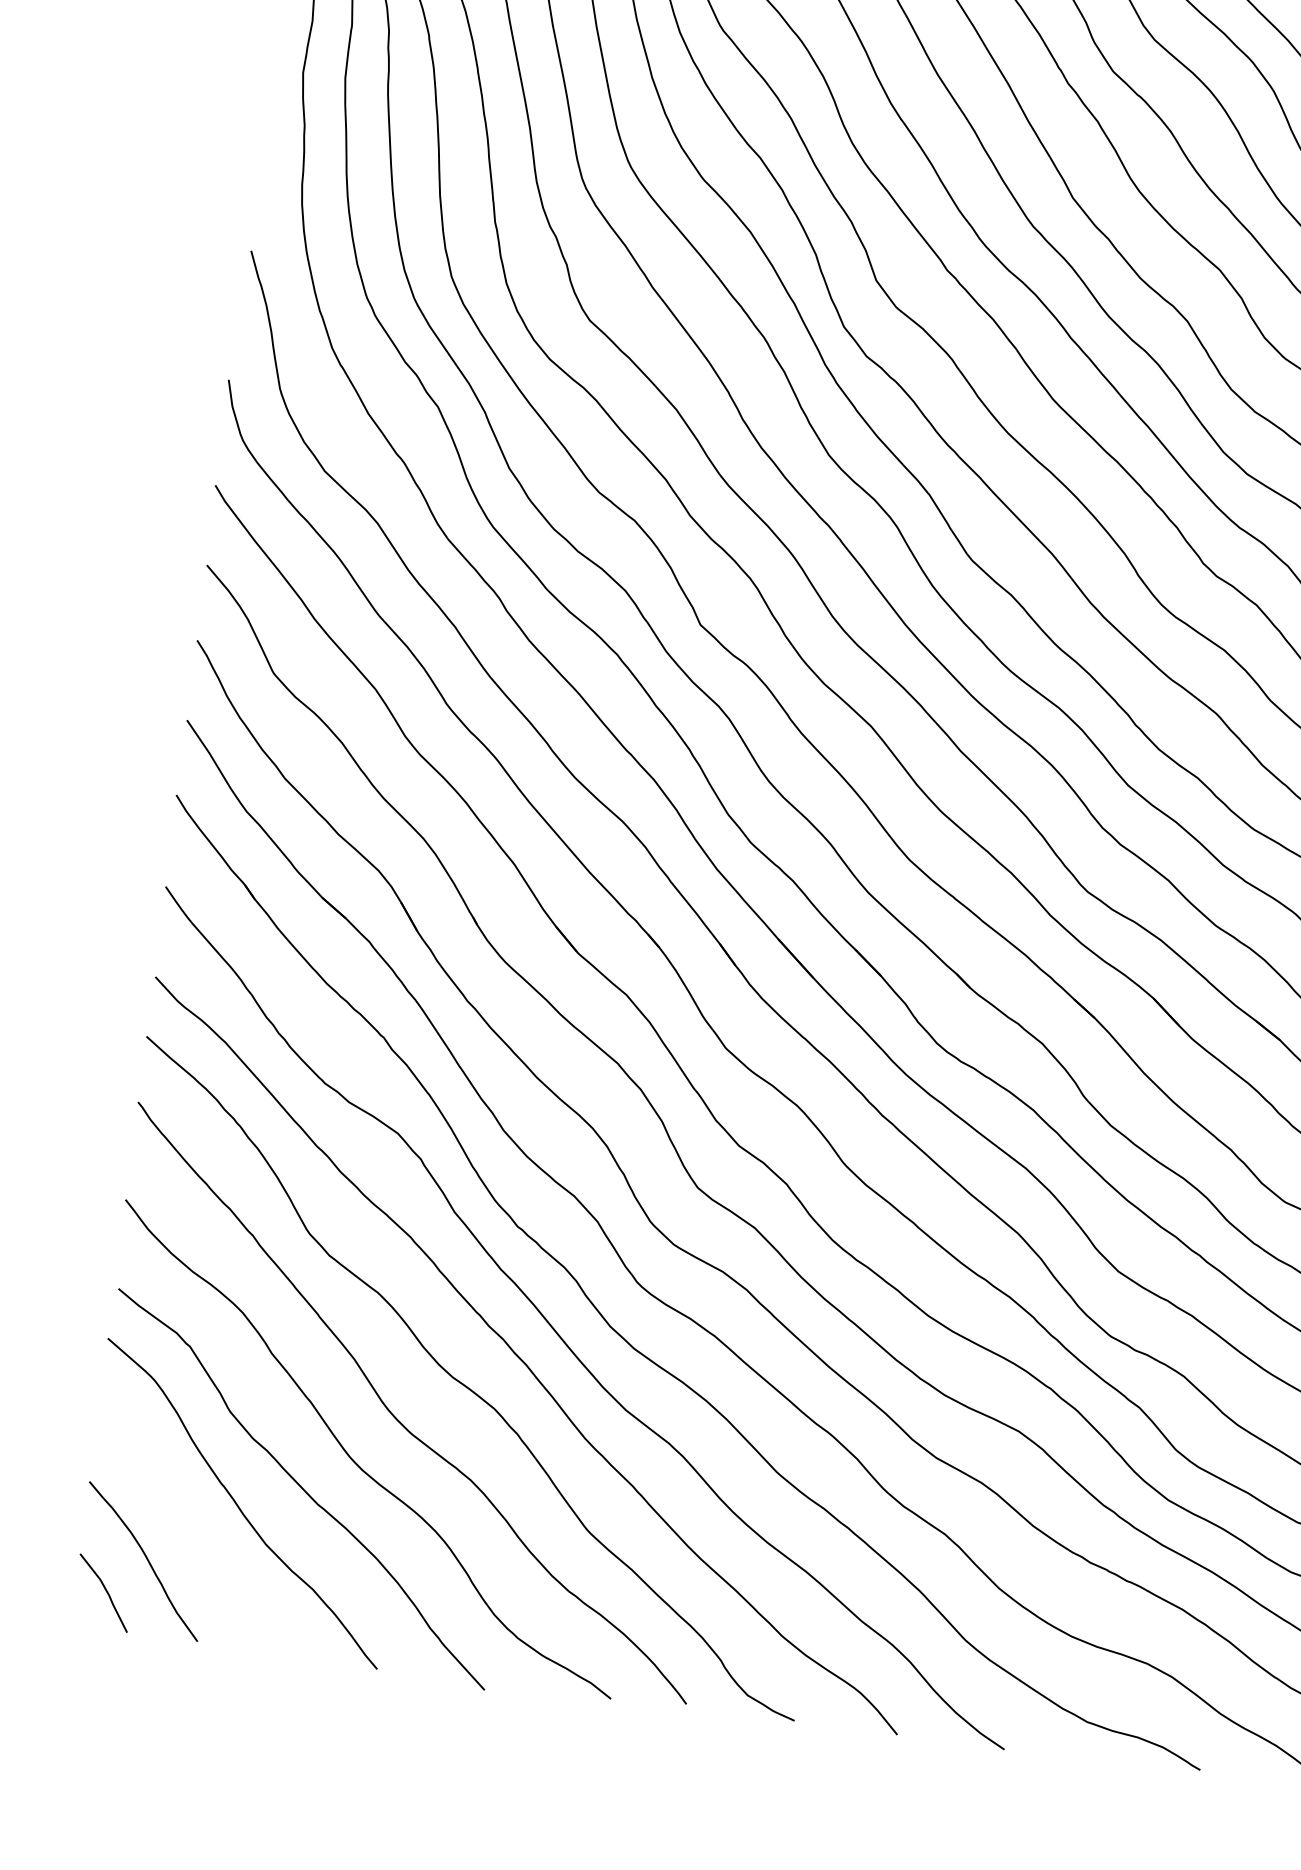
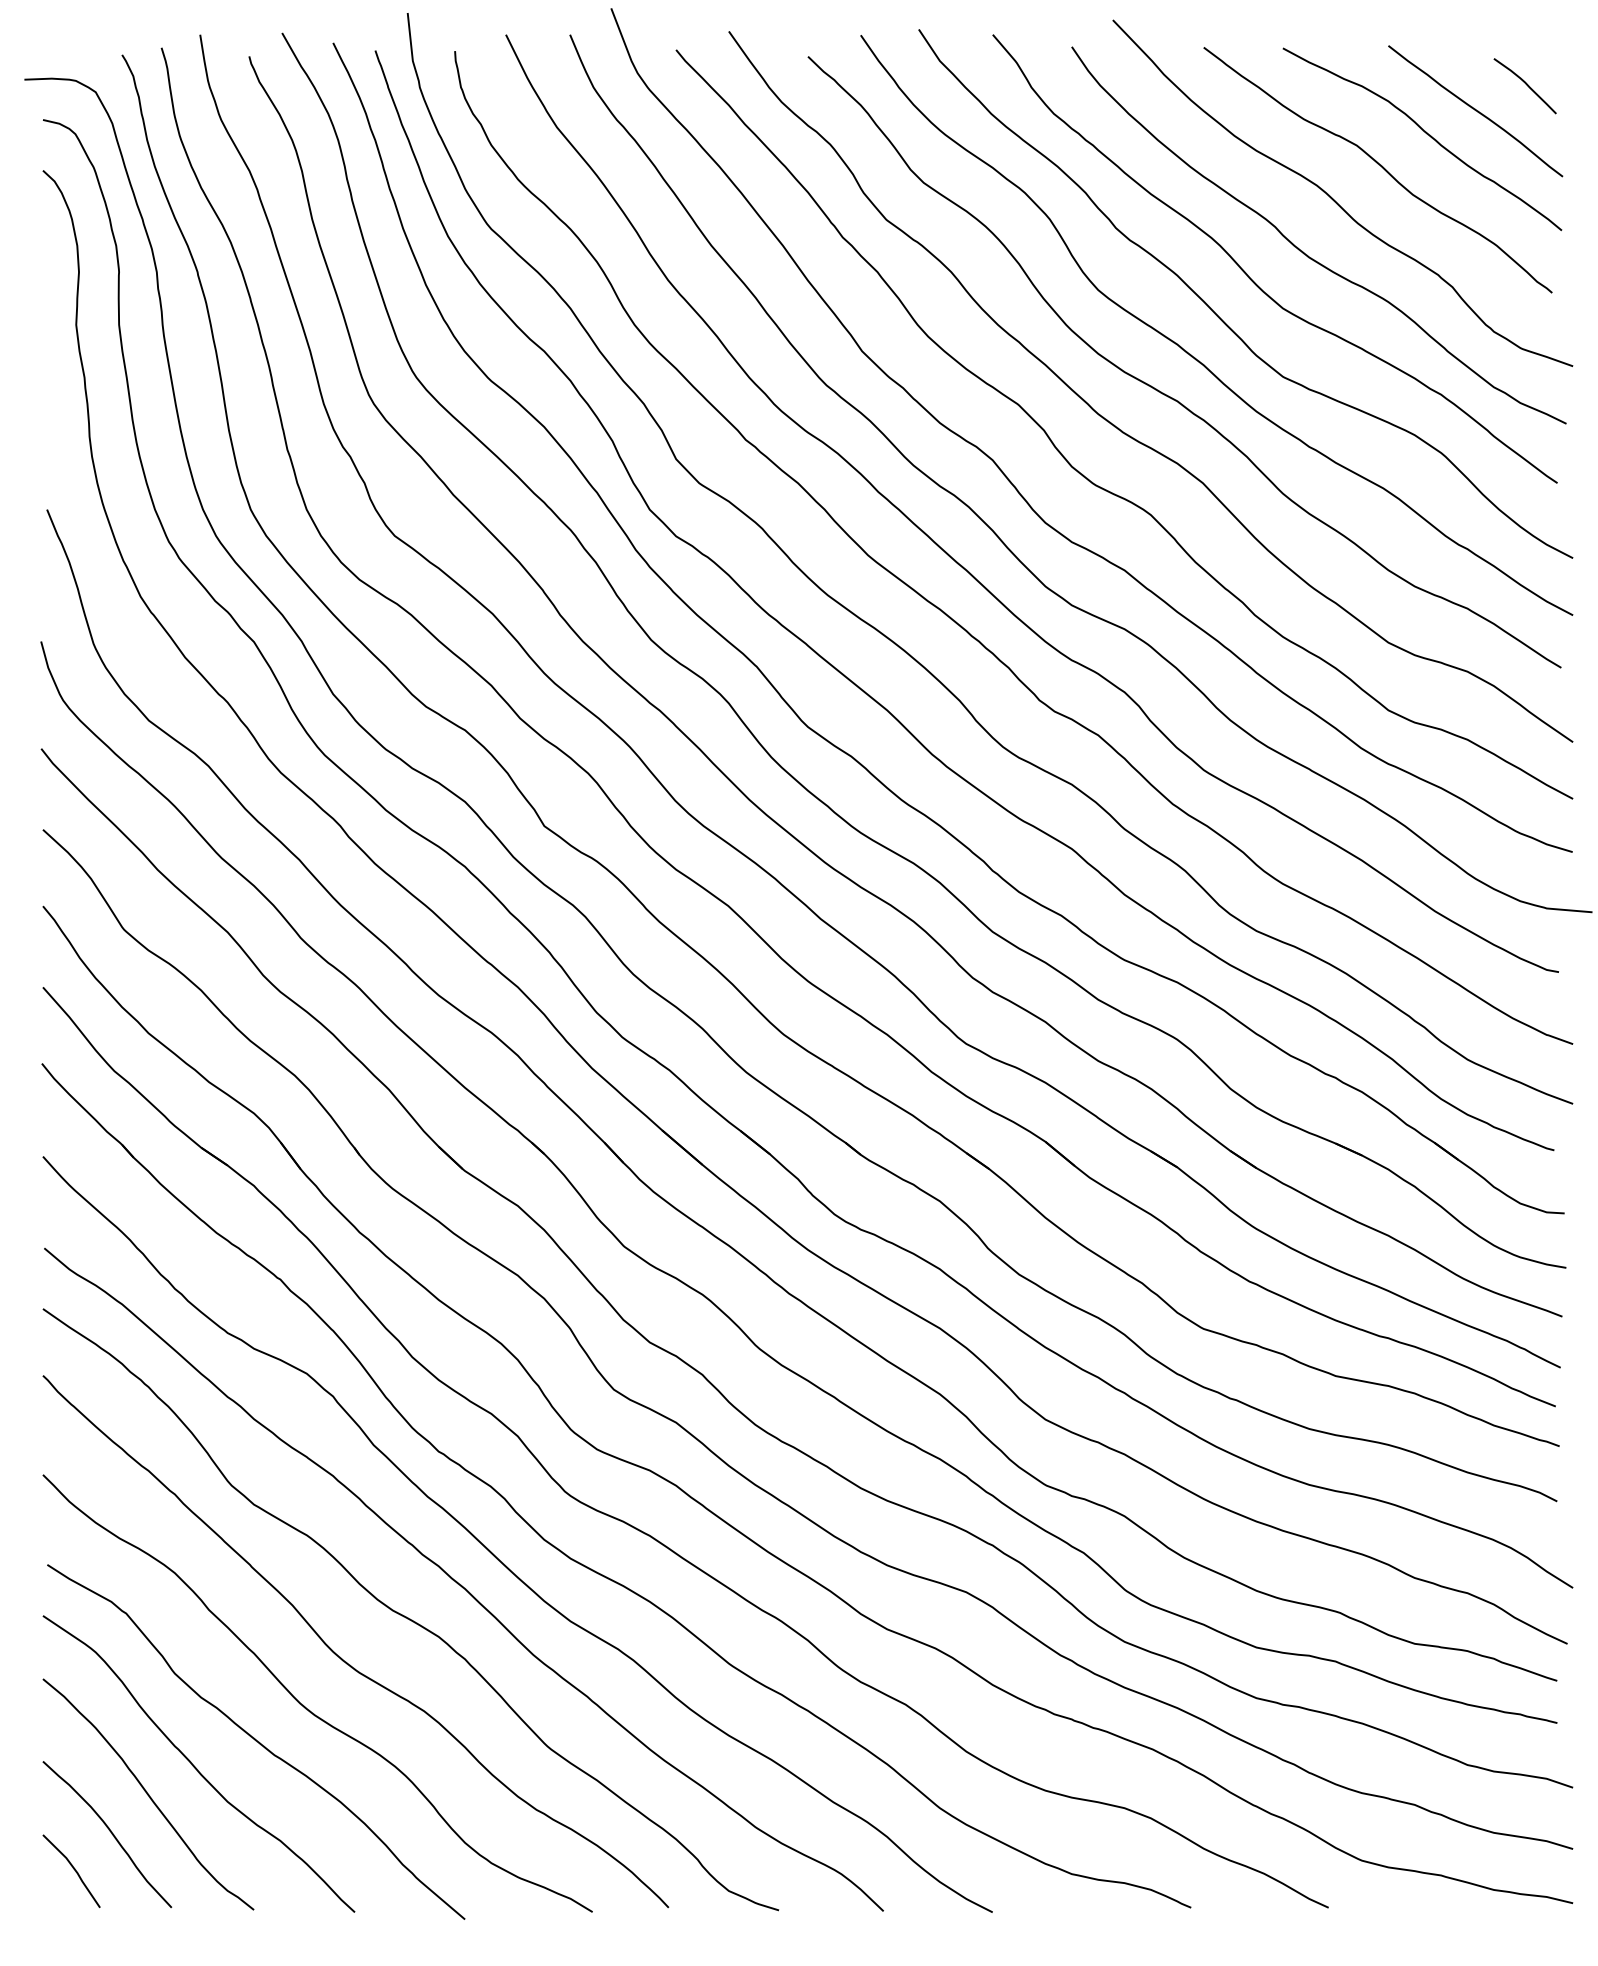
curve: (189, 1527) -> (148, 1794), added

